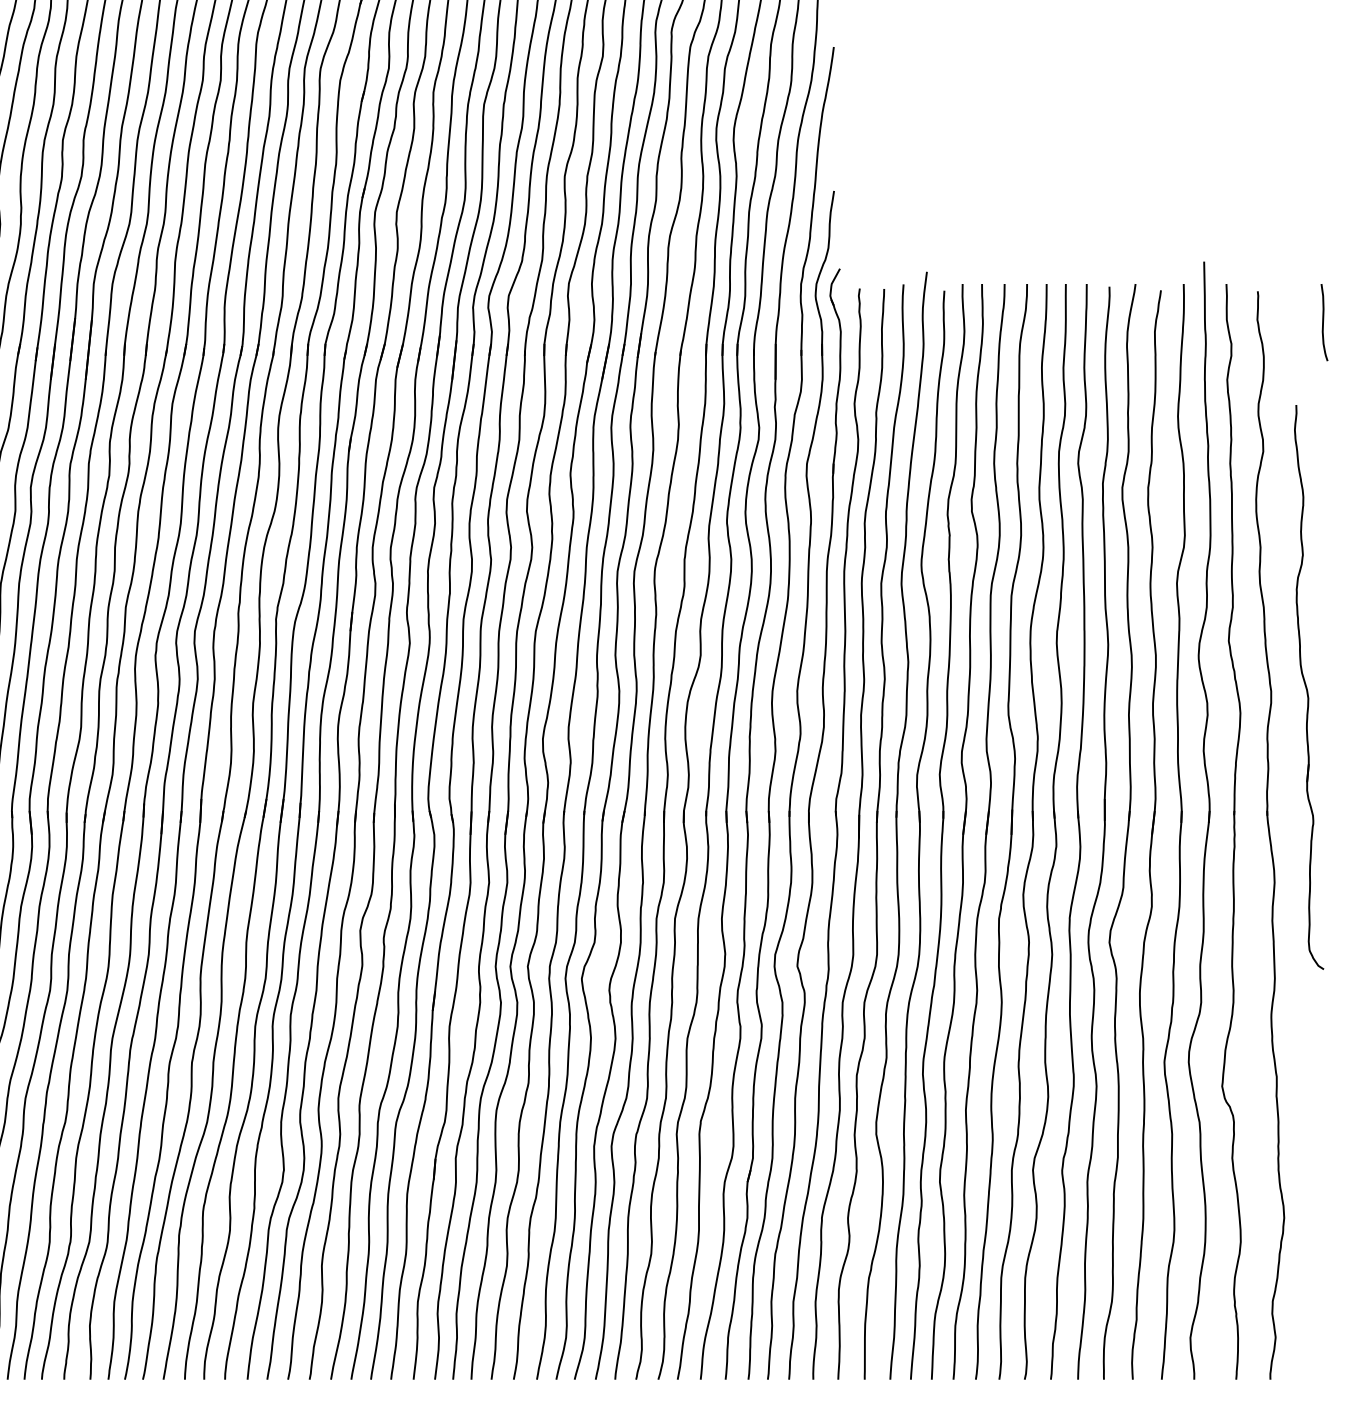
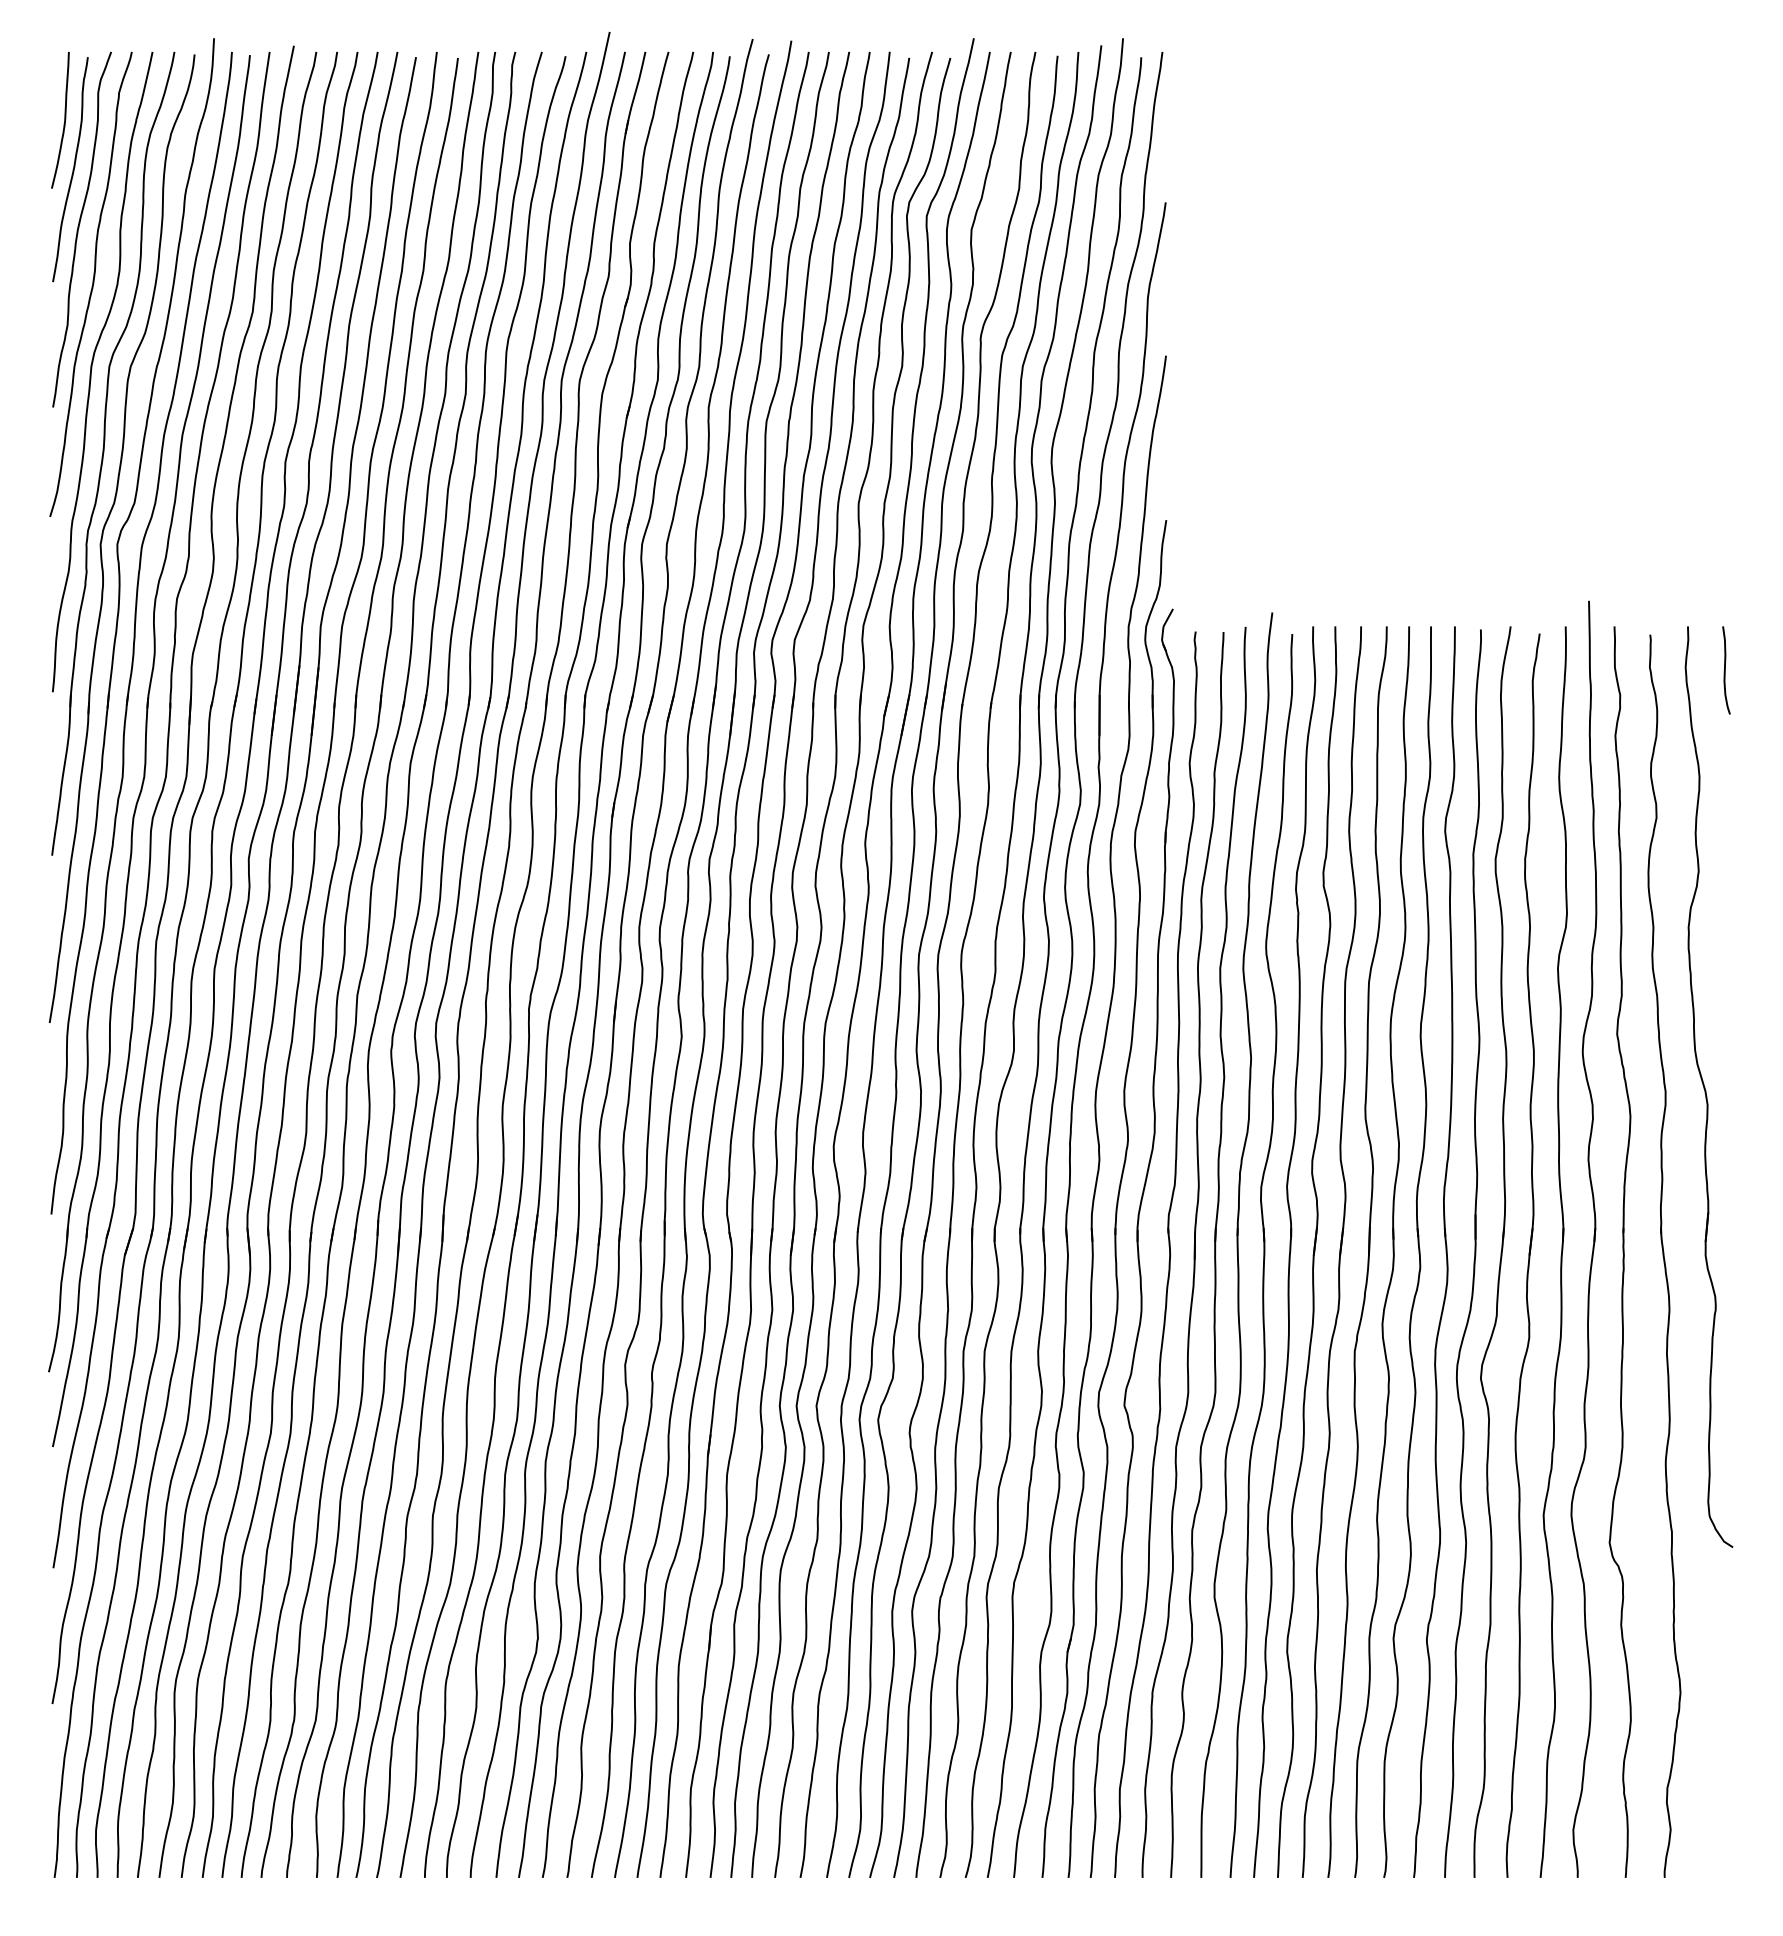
part: (1308, 686) -> (1708, 1086), size x1.43

